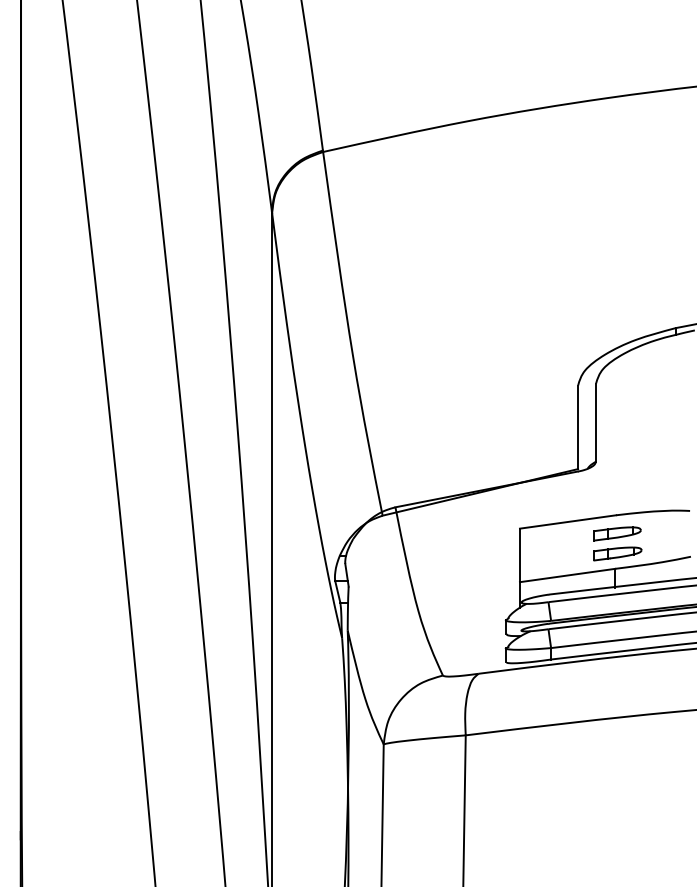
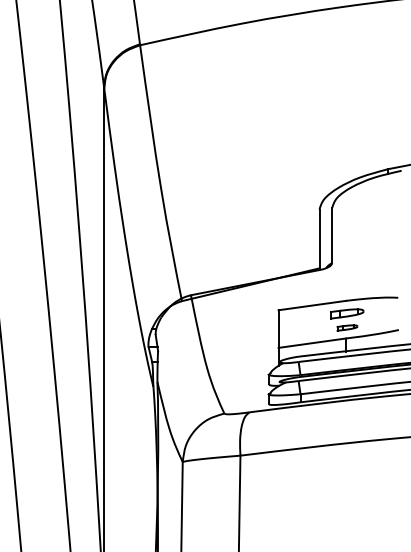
part: (617, 553) -> (347, 327), size x0.6

